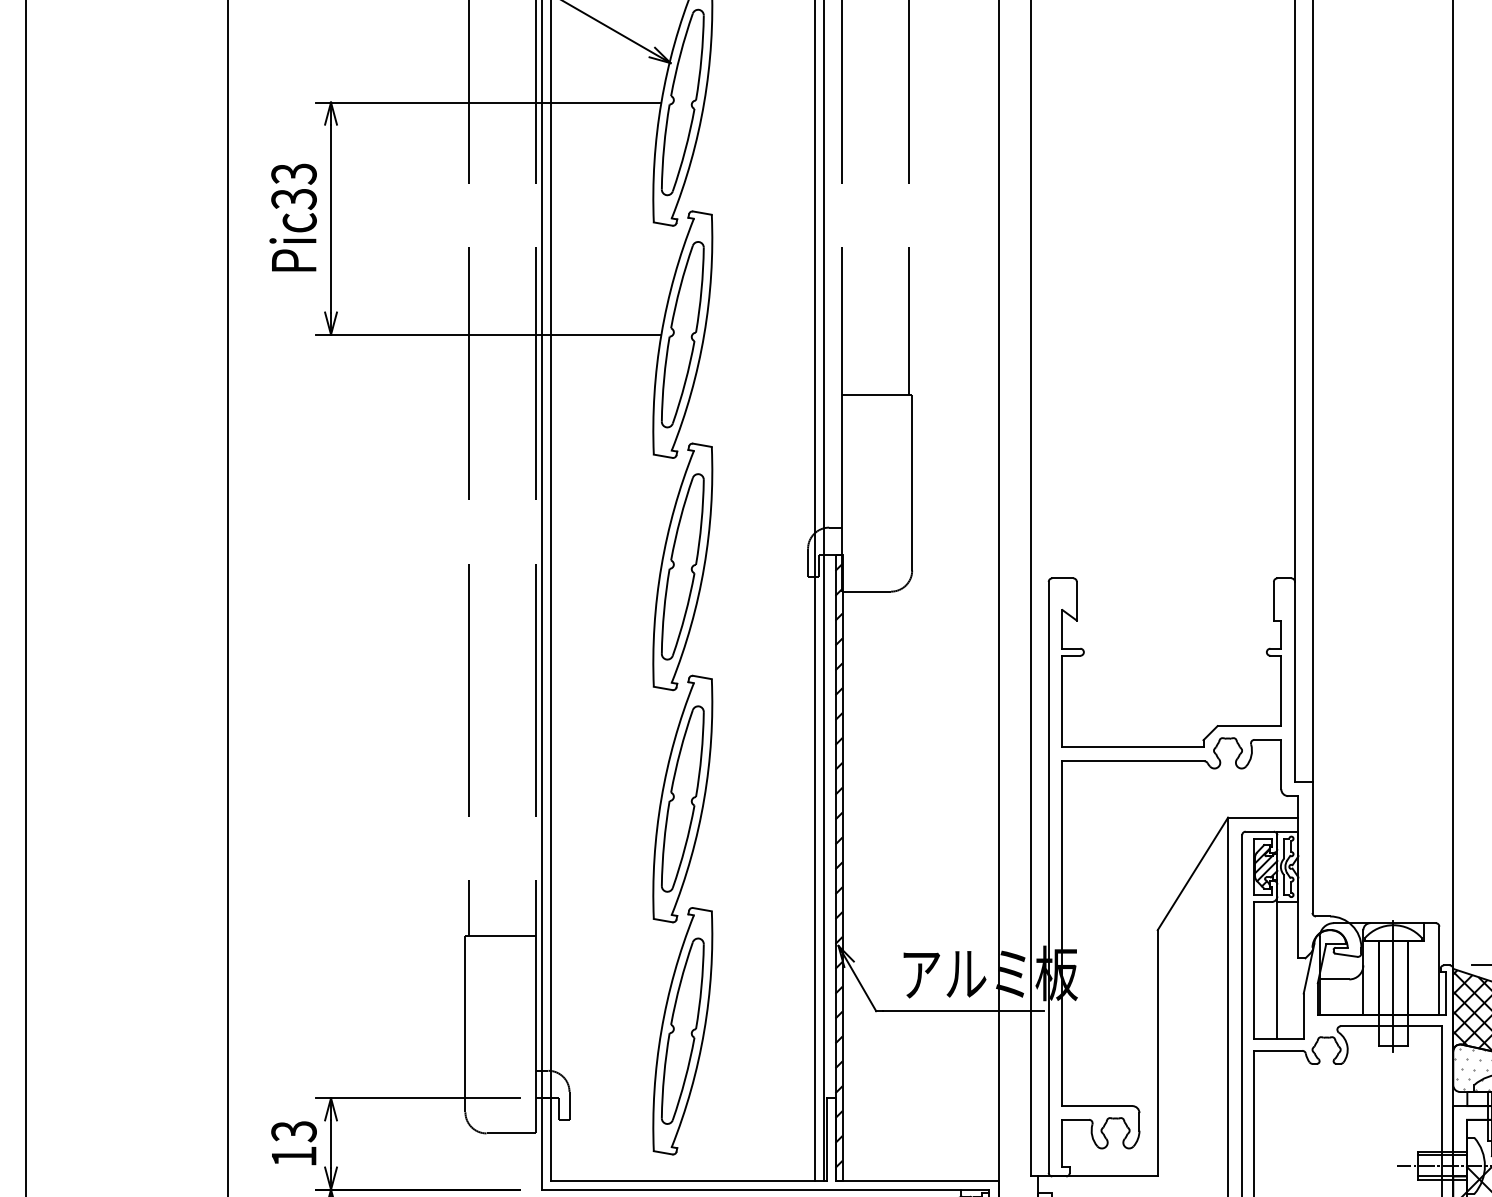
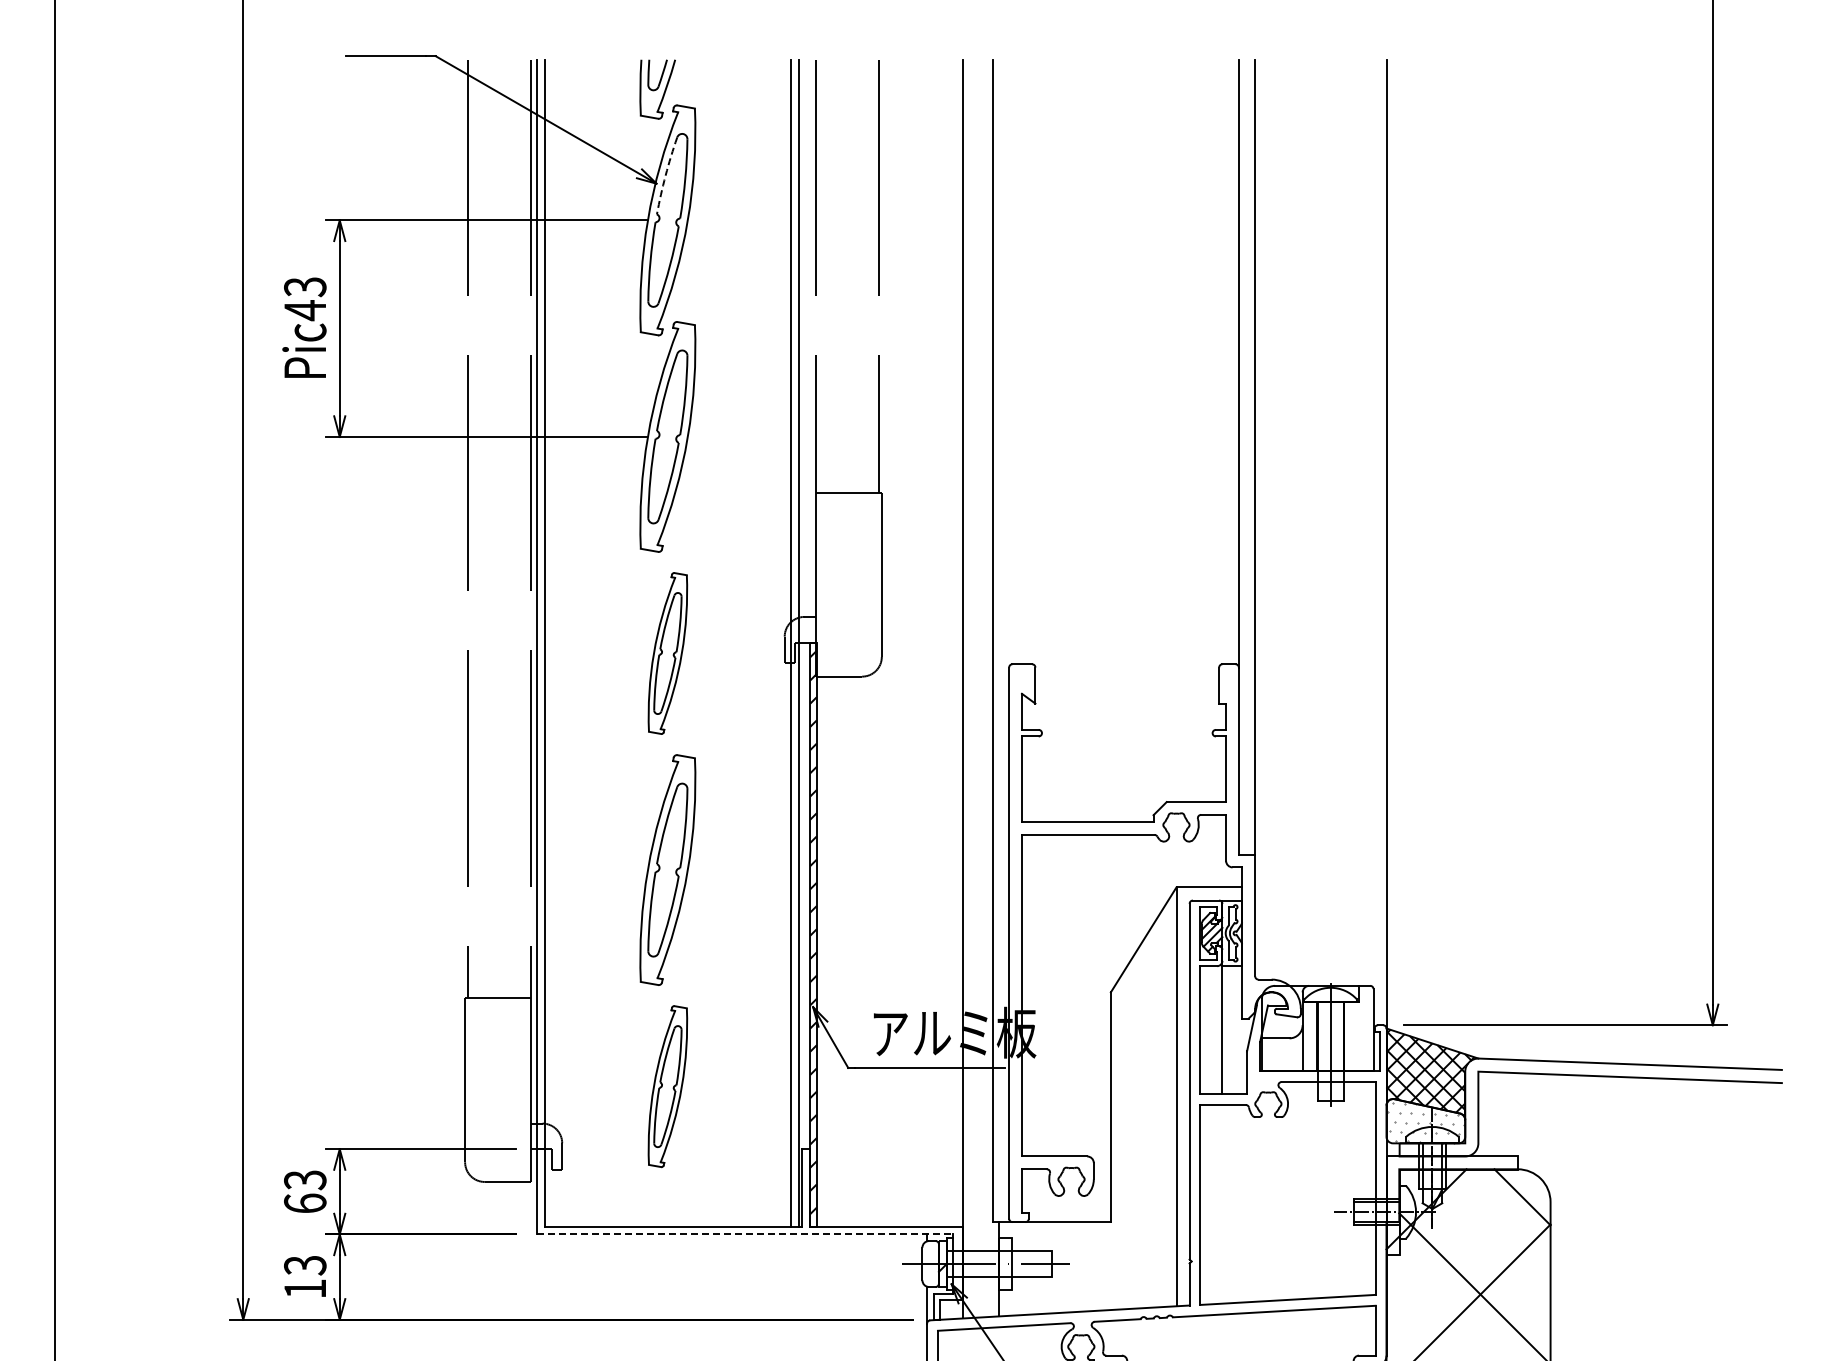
arc: (680, 54) -> (665, 175), solid -> dashed
text: (294, 199) -> (305, 310), Pic33 -> Pic43
part: (682, 566) -> (667, 653), size x0.7
part: (682, 1031) -> (667, 1086), size x0.7
text: (294, 1155) -> (305, 1202), 13 -> 63
line: (766, 1189) -> (745, 1234), solid -> dashed

